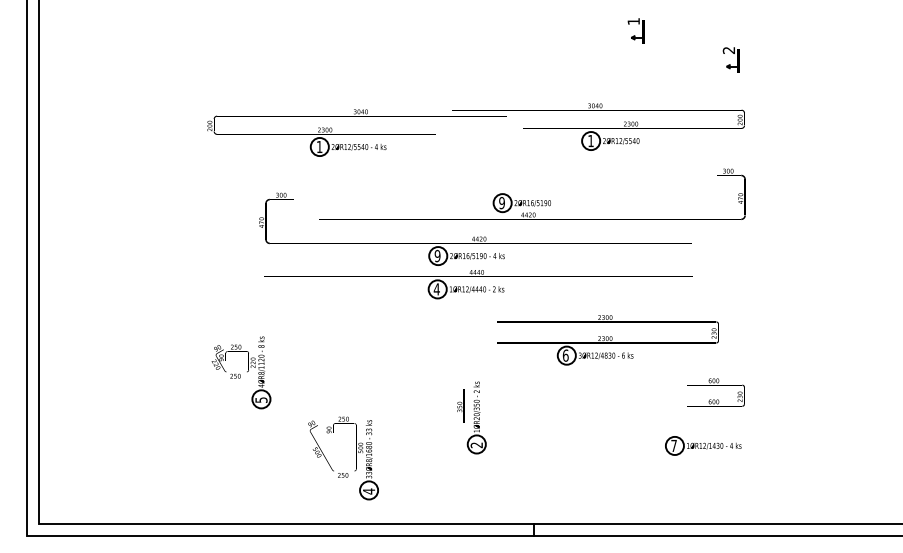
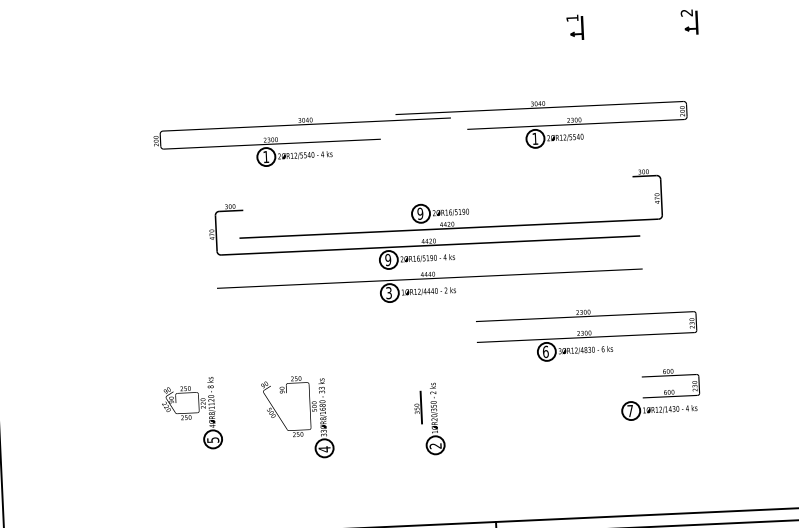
part: (730, 59) -> (688, 21), moved
part: (532, 200) -> (450, 209), moved
text: (436, 289) -> (388, 293), 4 -> 3
part: (607, 340) -> (586, 335), moved
part: (241, 372) -> (192, 413), moved
part: (703, 445) -> (659, 409), moved
part: (356, 458) -> (310, 417), moved

